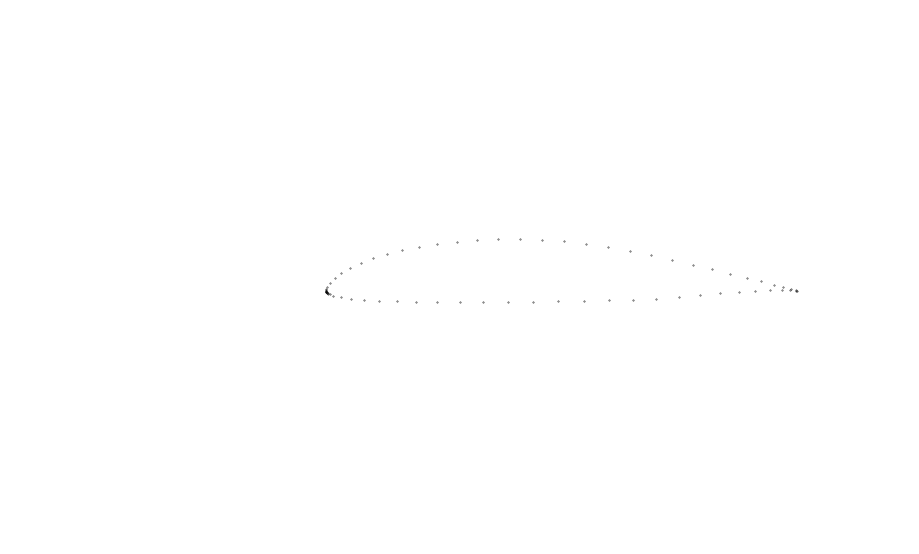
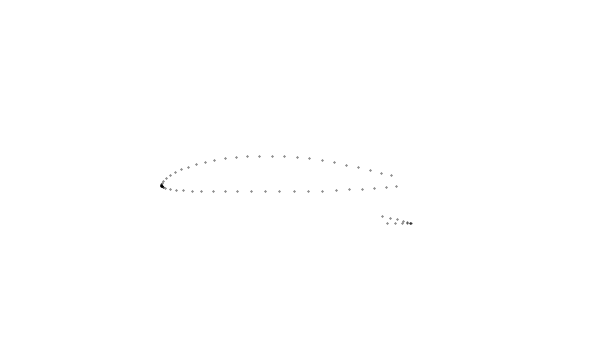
part: (772, 284) -> (396, 219), moved

